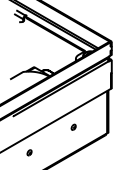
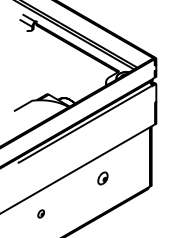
part: (73, 126) -> (102, 177), size x1.6

